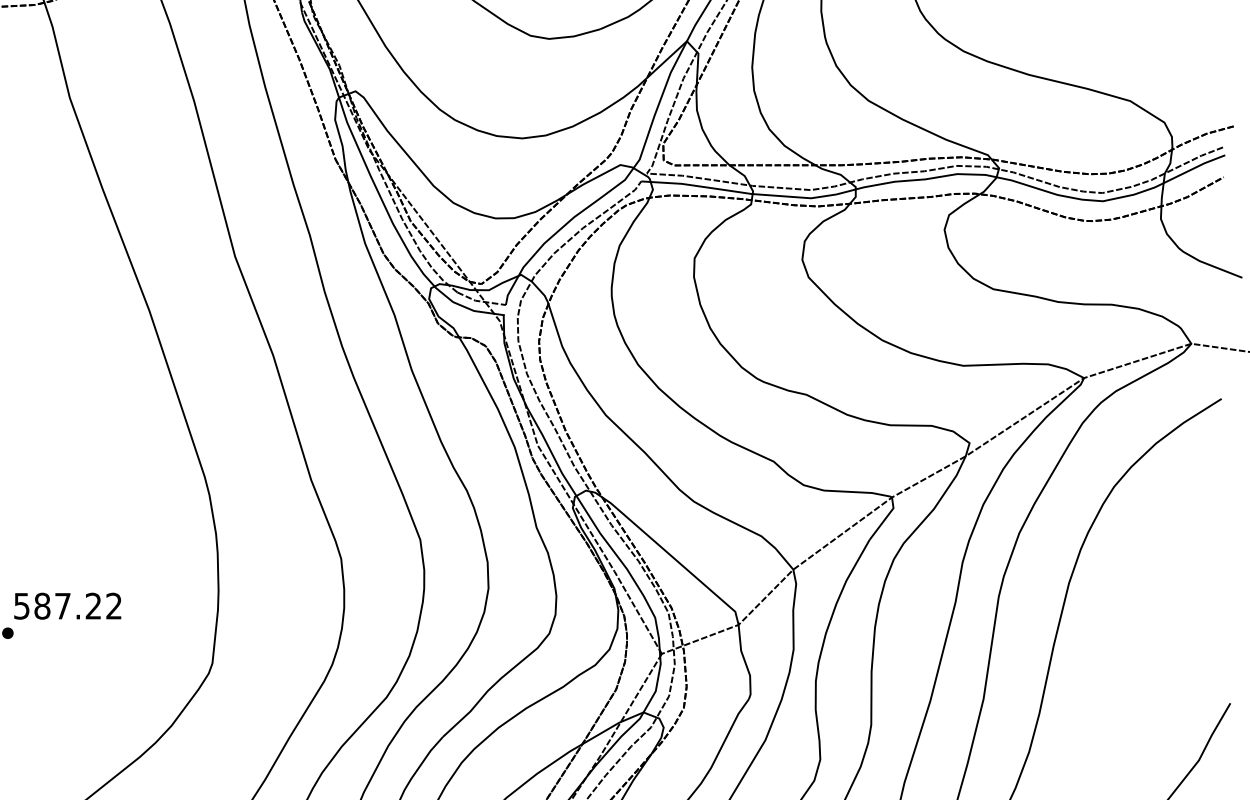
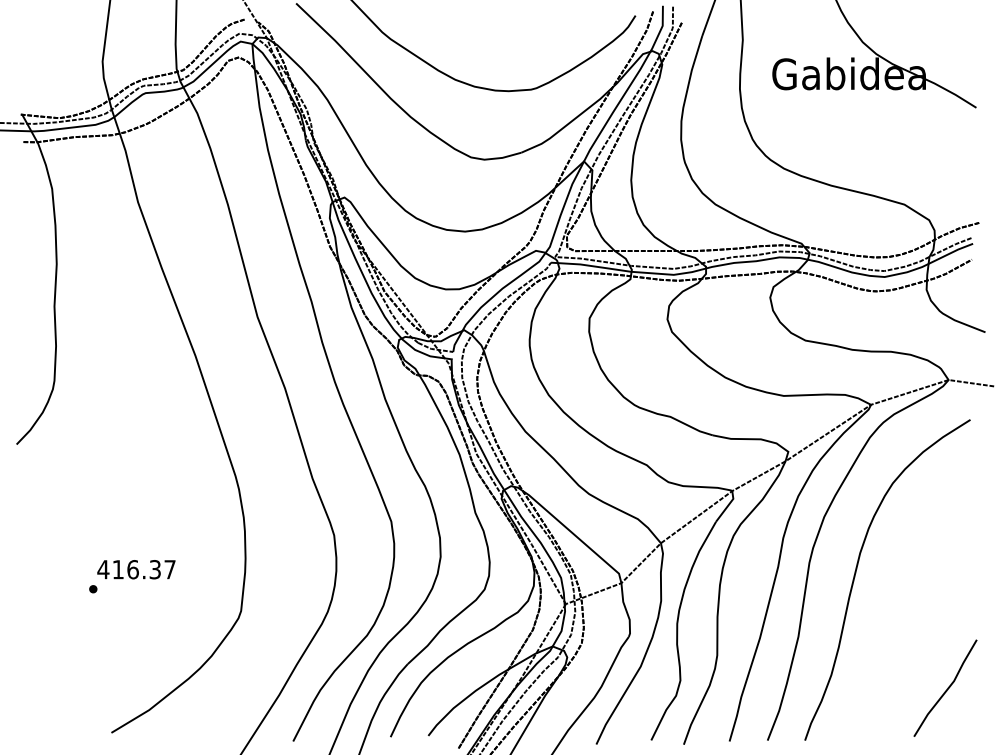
text: (67, 605) -> (136, 569), 587.22 -> 416.37

